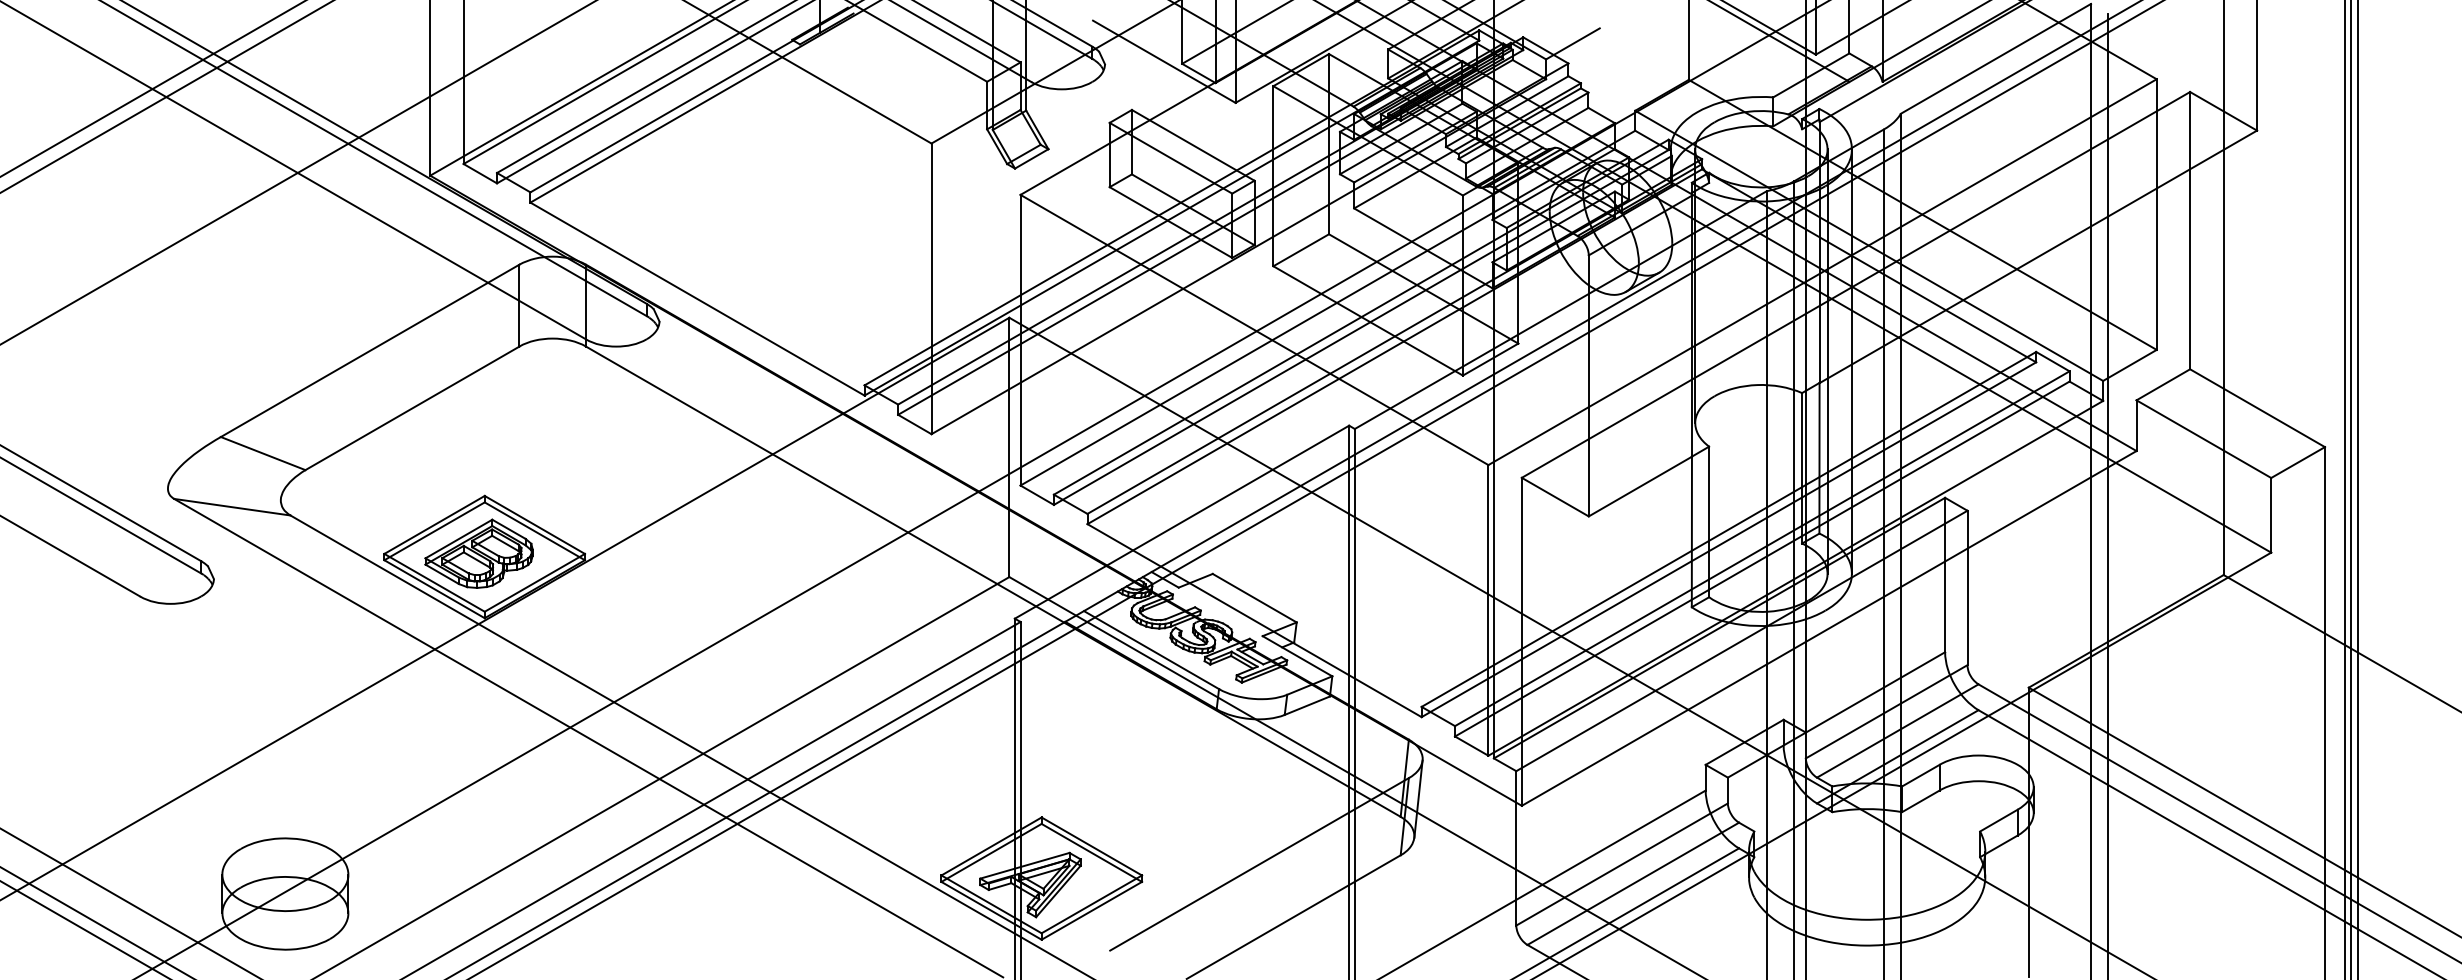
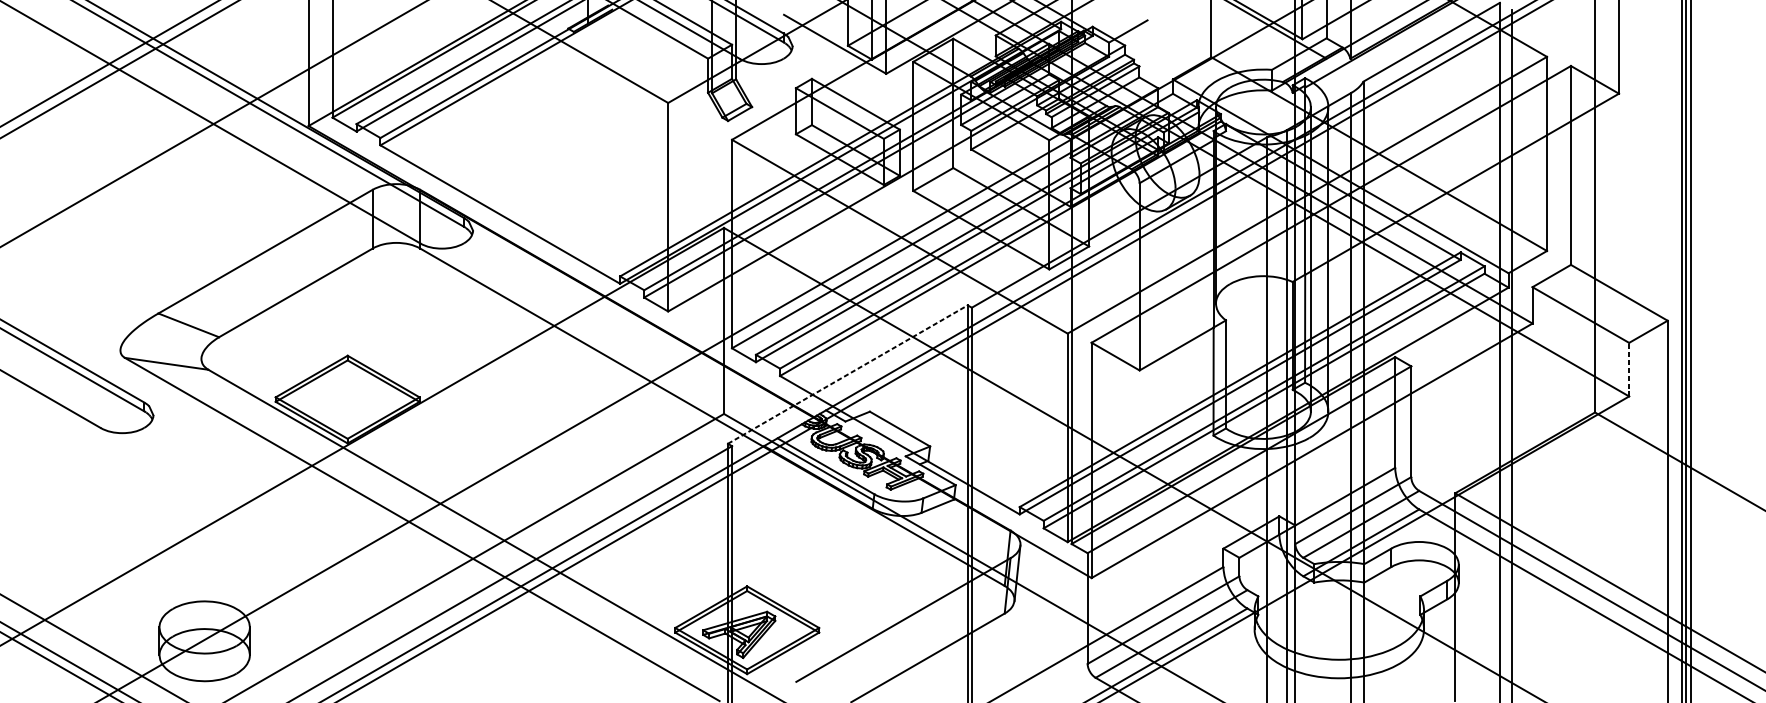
line: (2271, 514) -> (1629, 369), solid -> dashed
line: (1182, 521) -> (848, 374), solid -> dashed
part: (478, 553) -> (343, 397), removed

